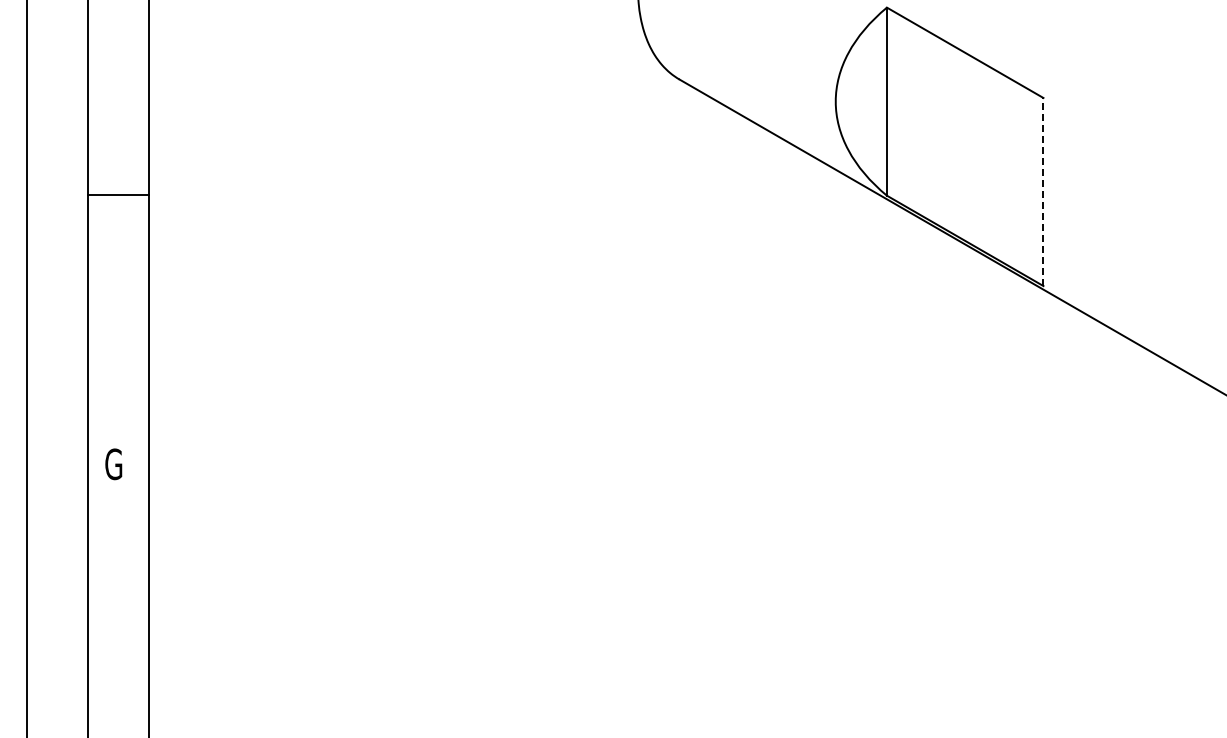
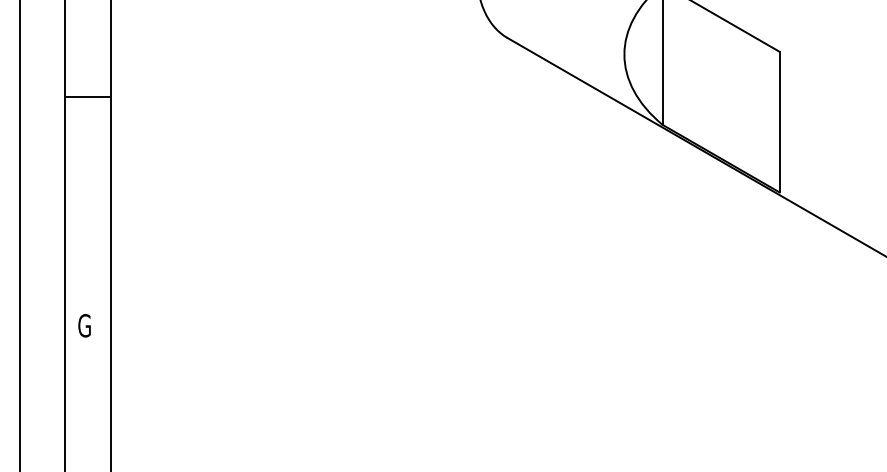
line: (1043, 191) -> (779, 121), dashed -> solid
line: (118, 194) -> (88, 96), moved

